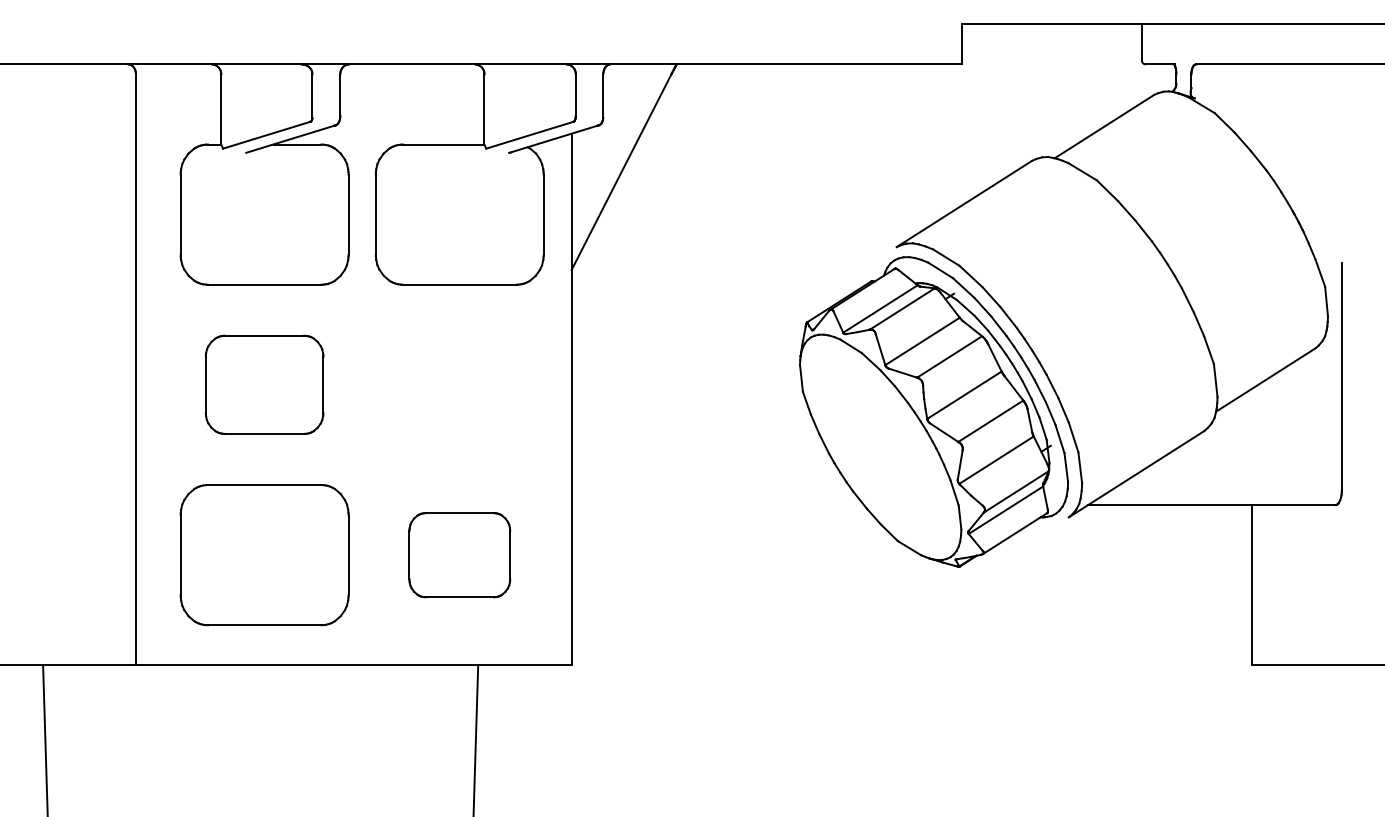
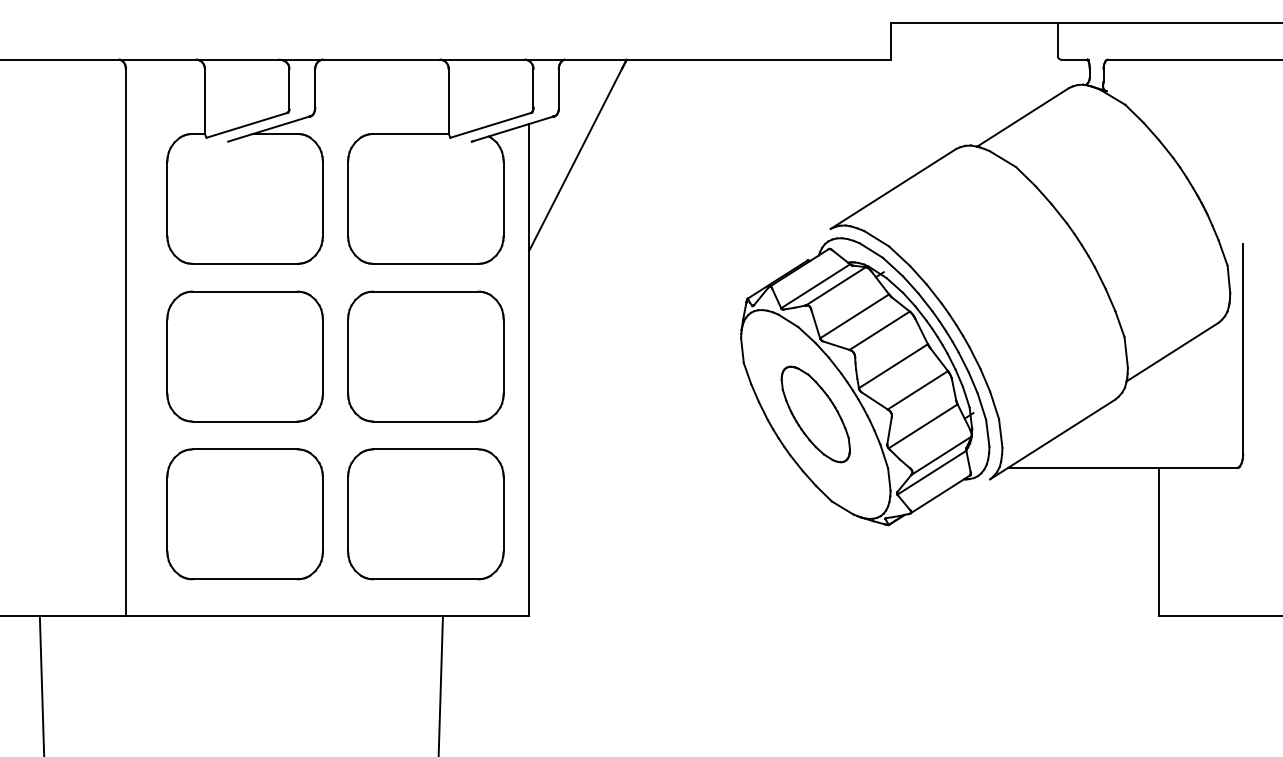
part: (263, 384) -> (244, 356), size x1.43
part: (459, 384) -> (425, 356), added
part: (880, 447) -> (815, 414), added
part: (459, 555) -> (425, 514), size x1.67

